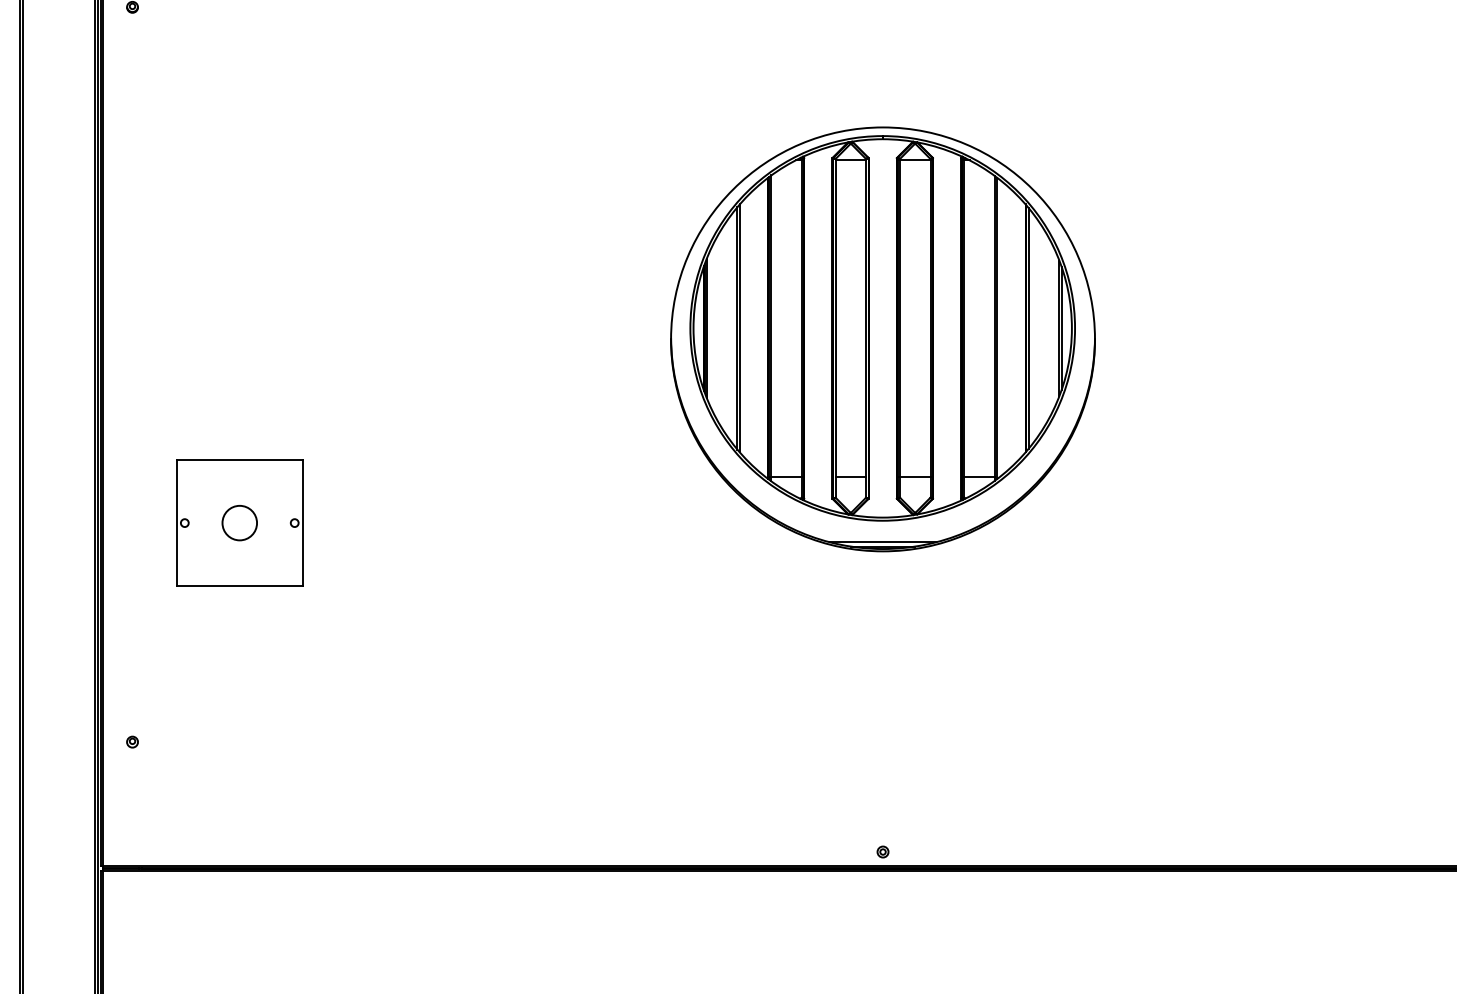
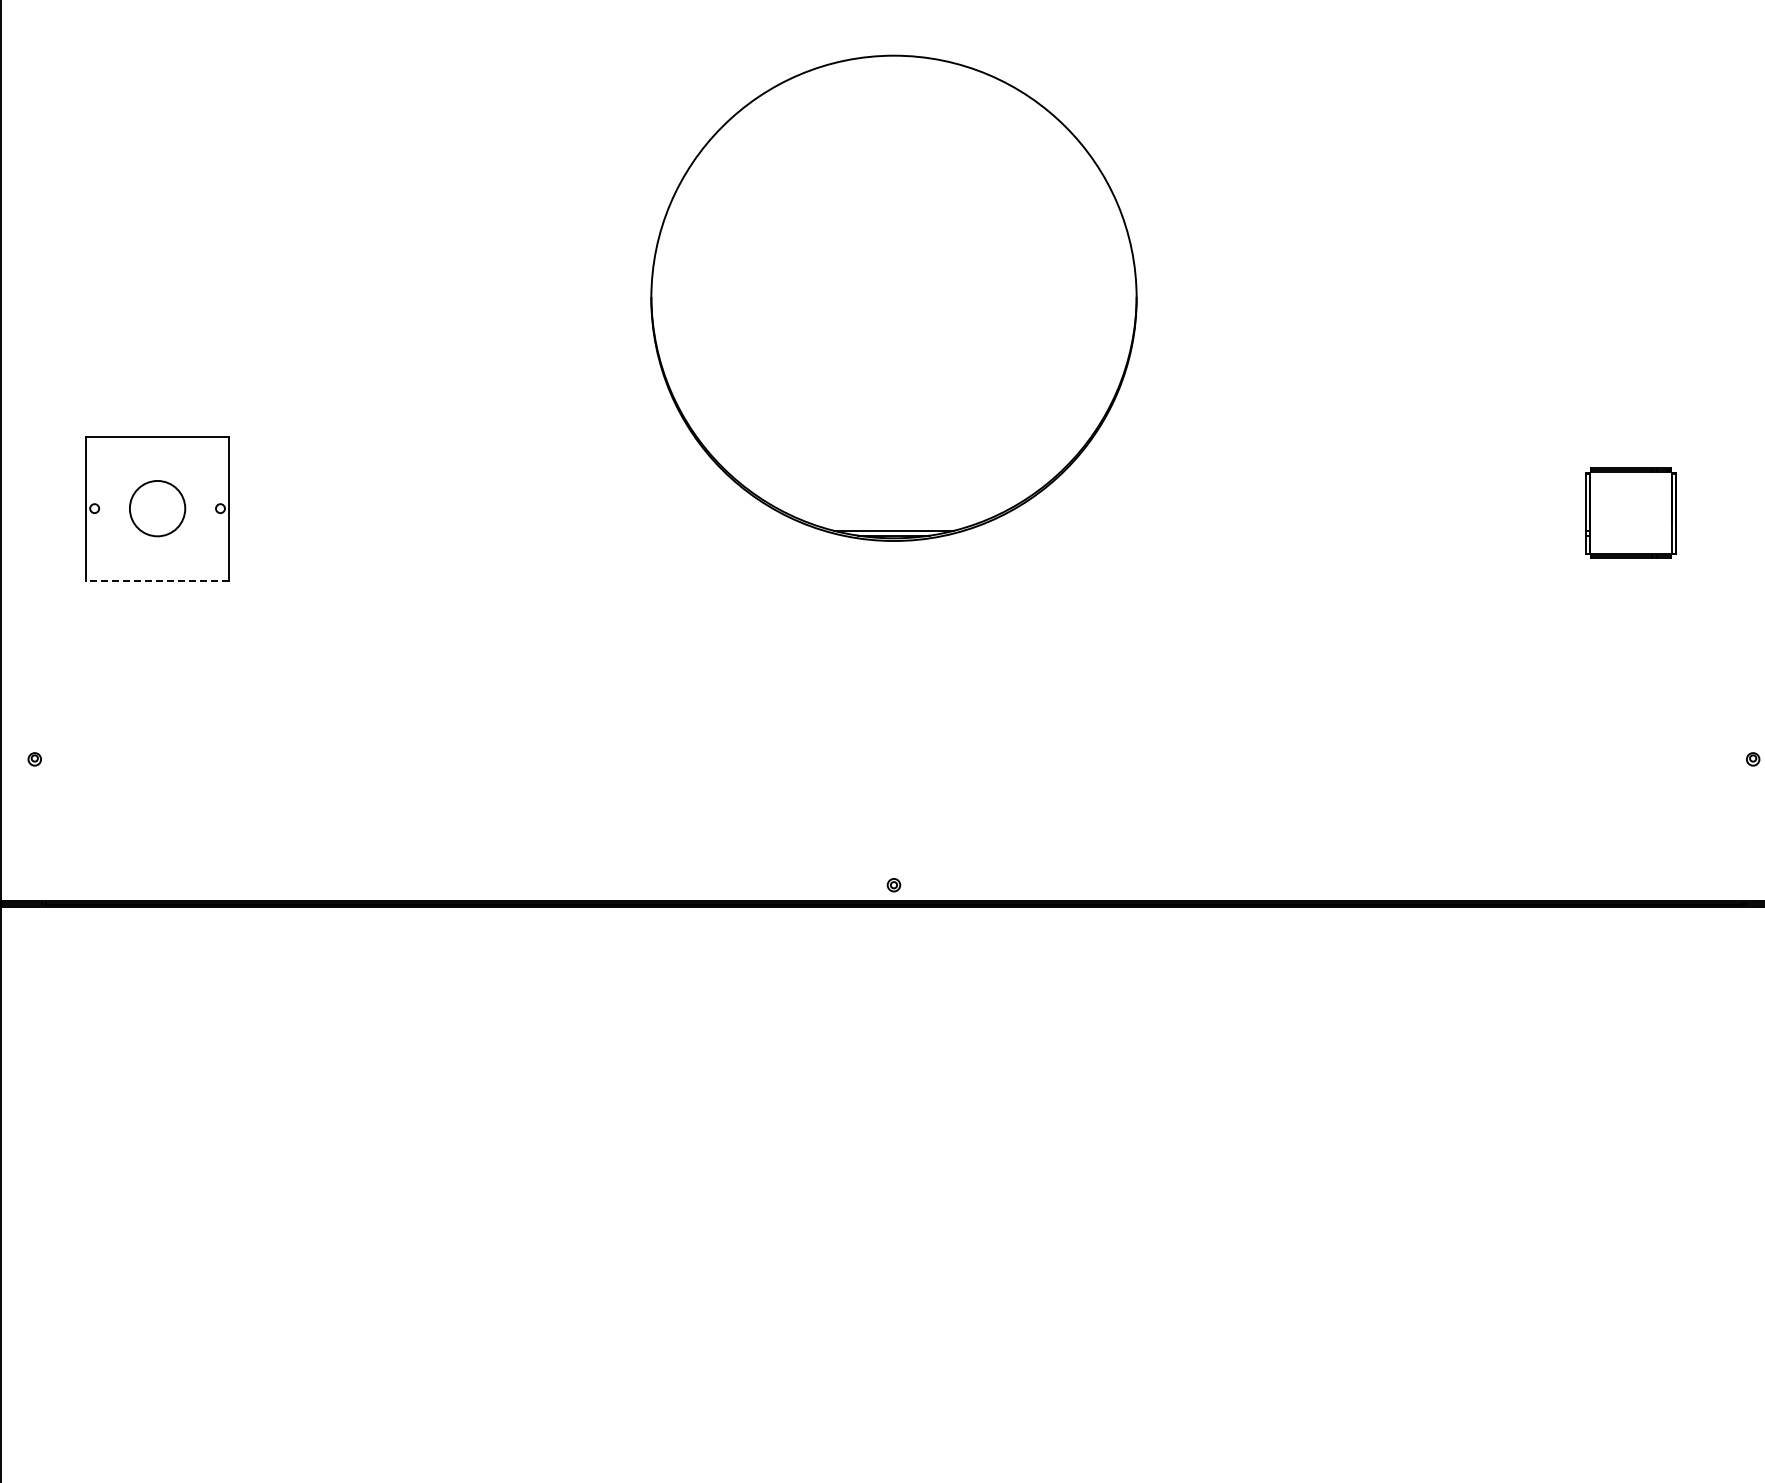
part: (882, 328) -> (893, 285), removed
circle: (239, 522) -> (157, 508), size x1.4
line: (239, 585) -> (157, 580), solid -> dashed

